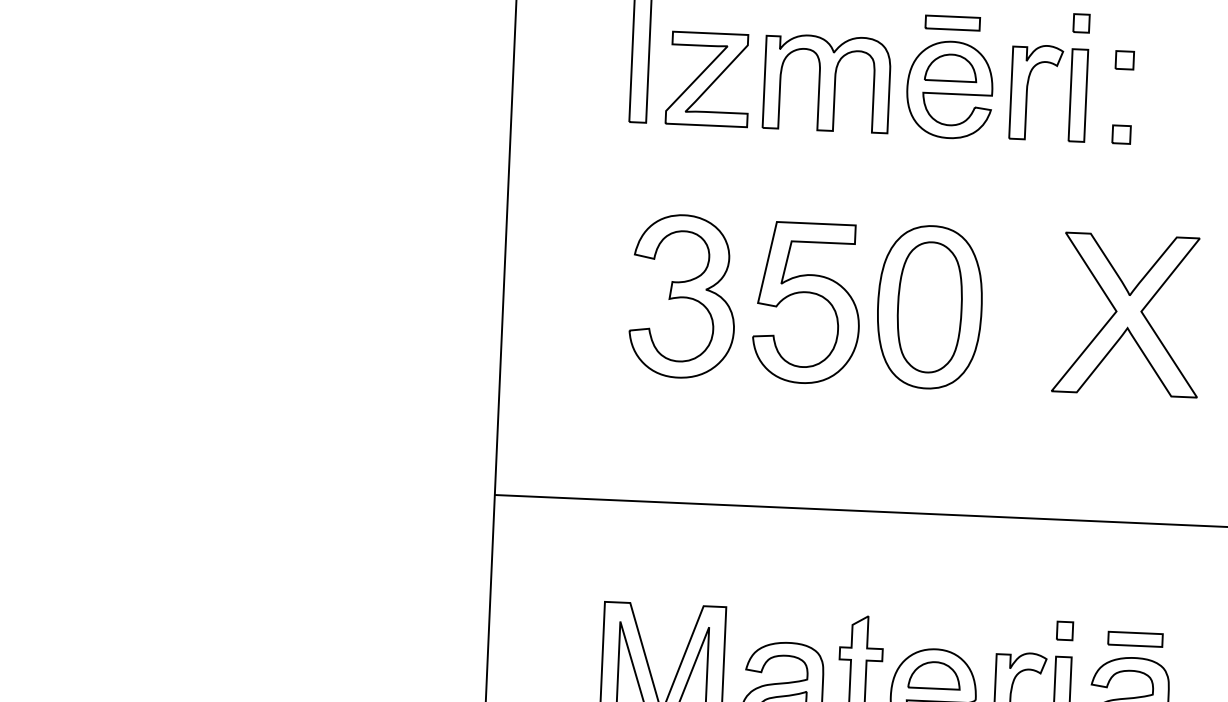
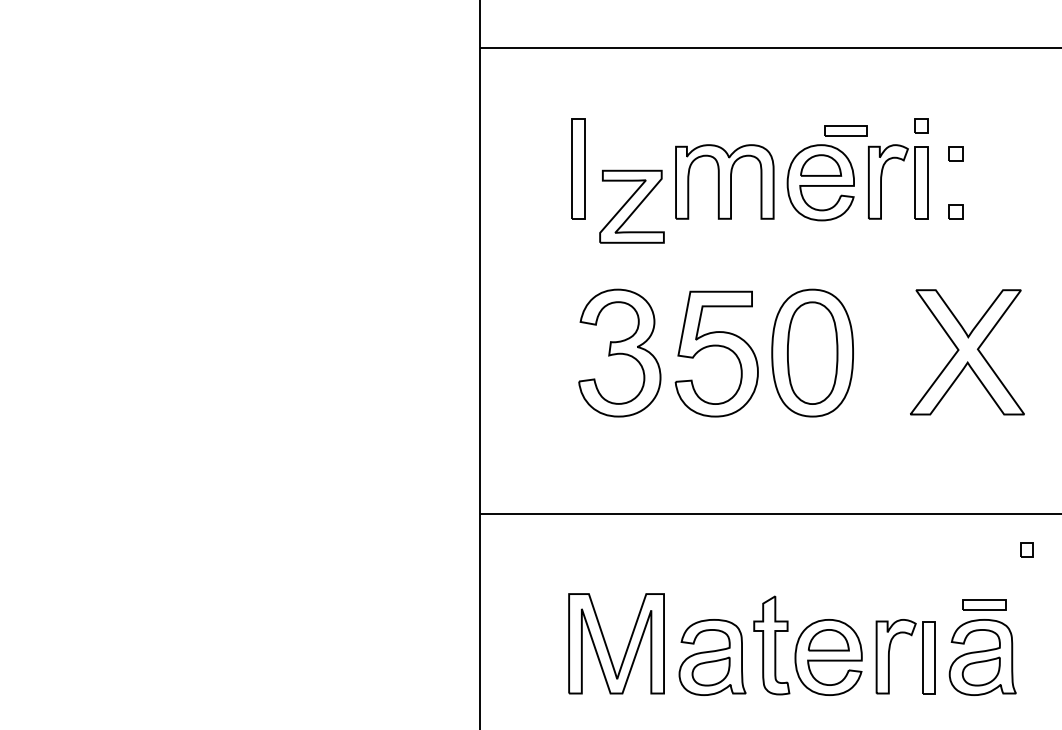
part: (952, 23) -> (845, 130), moved
part: (707, 78) -> (631, 206), moved
part: (1064, 630) -> (1026, 549), moved

